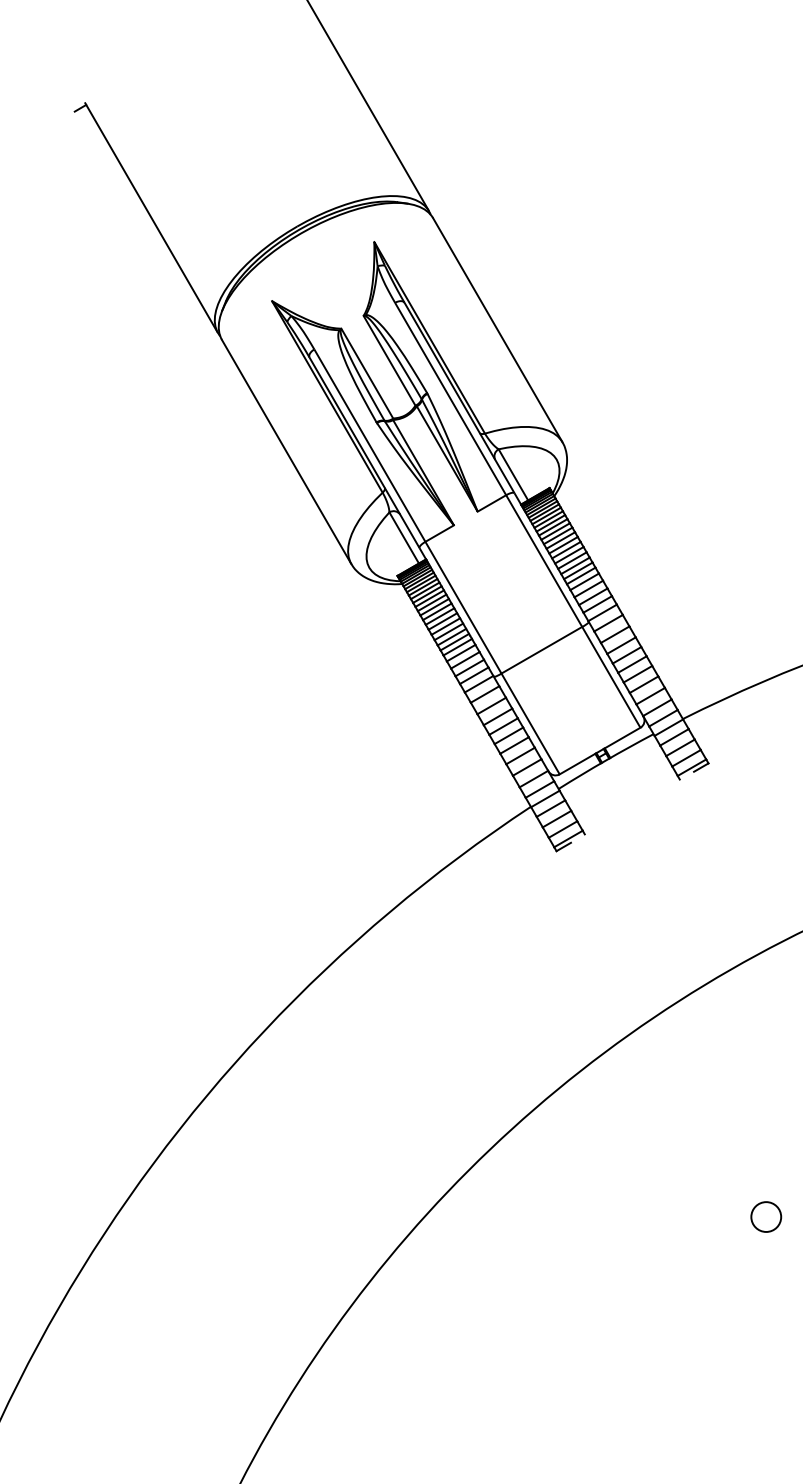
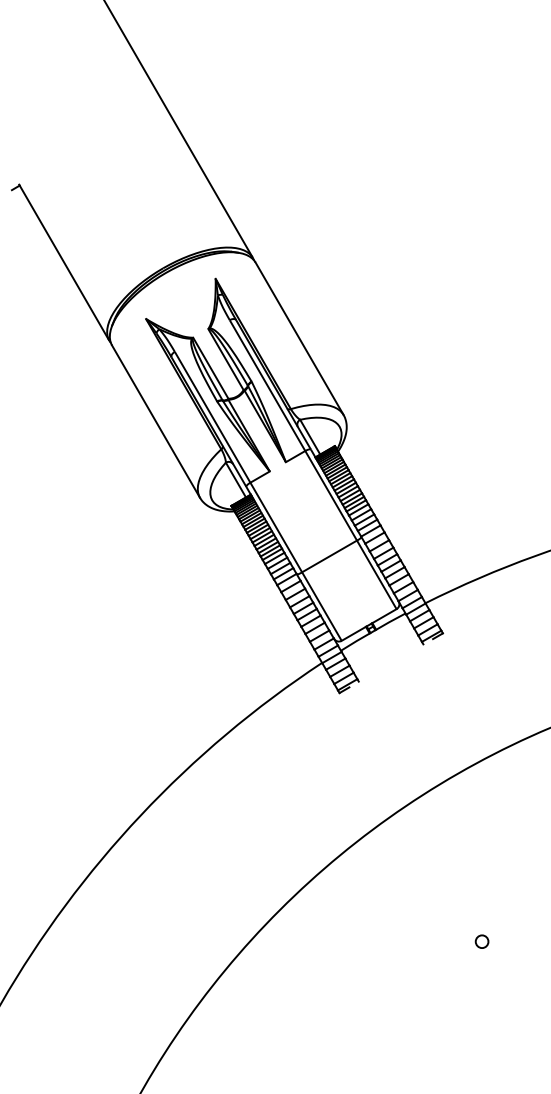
circle: (765, 1216) -> (481, 941), size x0.62

